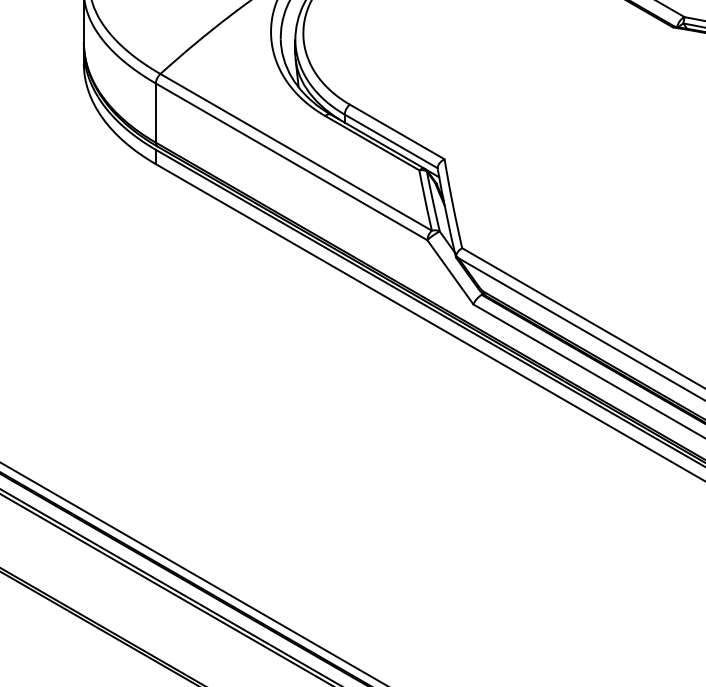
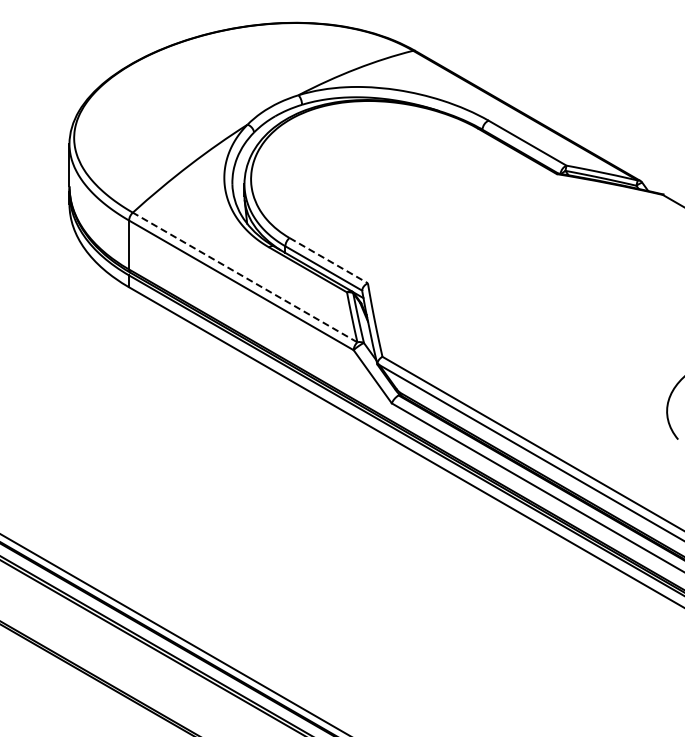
line: (398, 131) -> (329, 260), solid -> dashed
line: (296, 152) -> (245, 277), solid -> dashed

